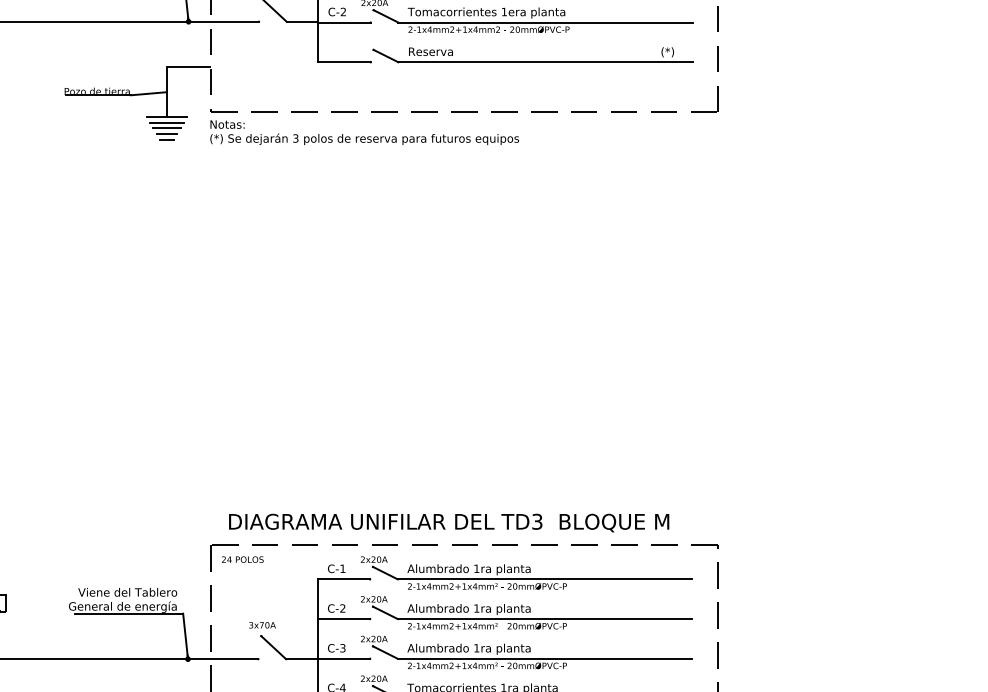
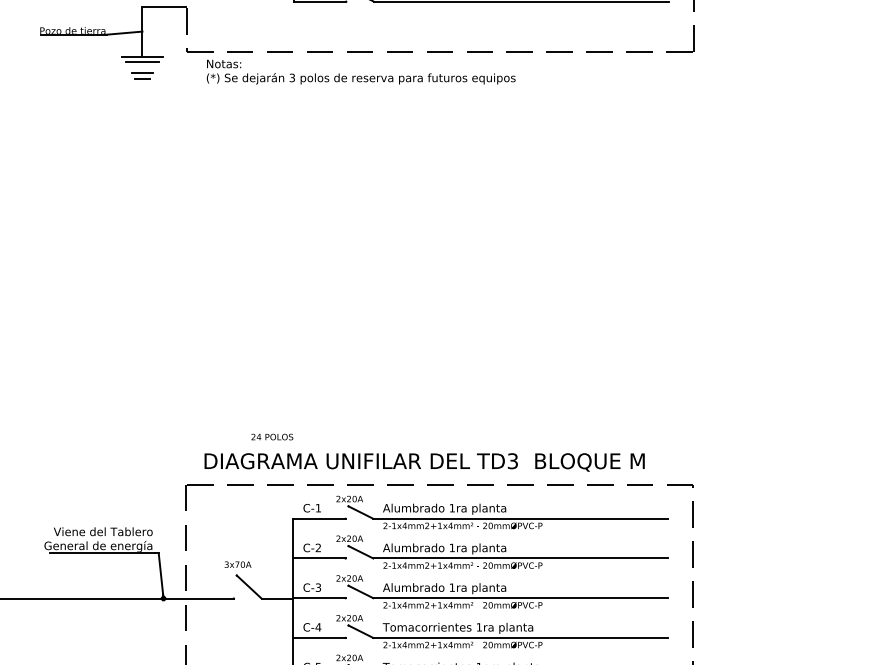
line: (166, 128) -> (142, 67), removed
text: (364, 132) -> (361, 71), moved
text: (242, 559) -> (272, 436), moved

